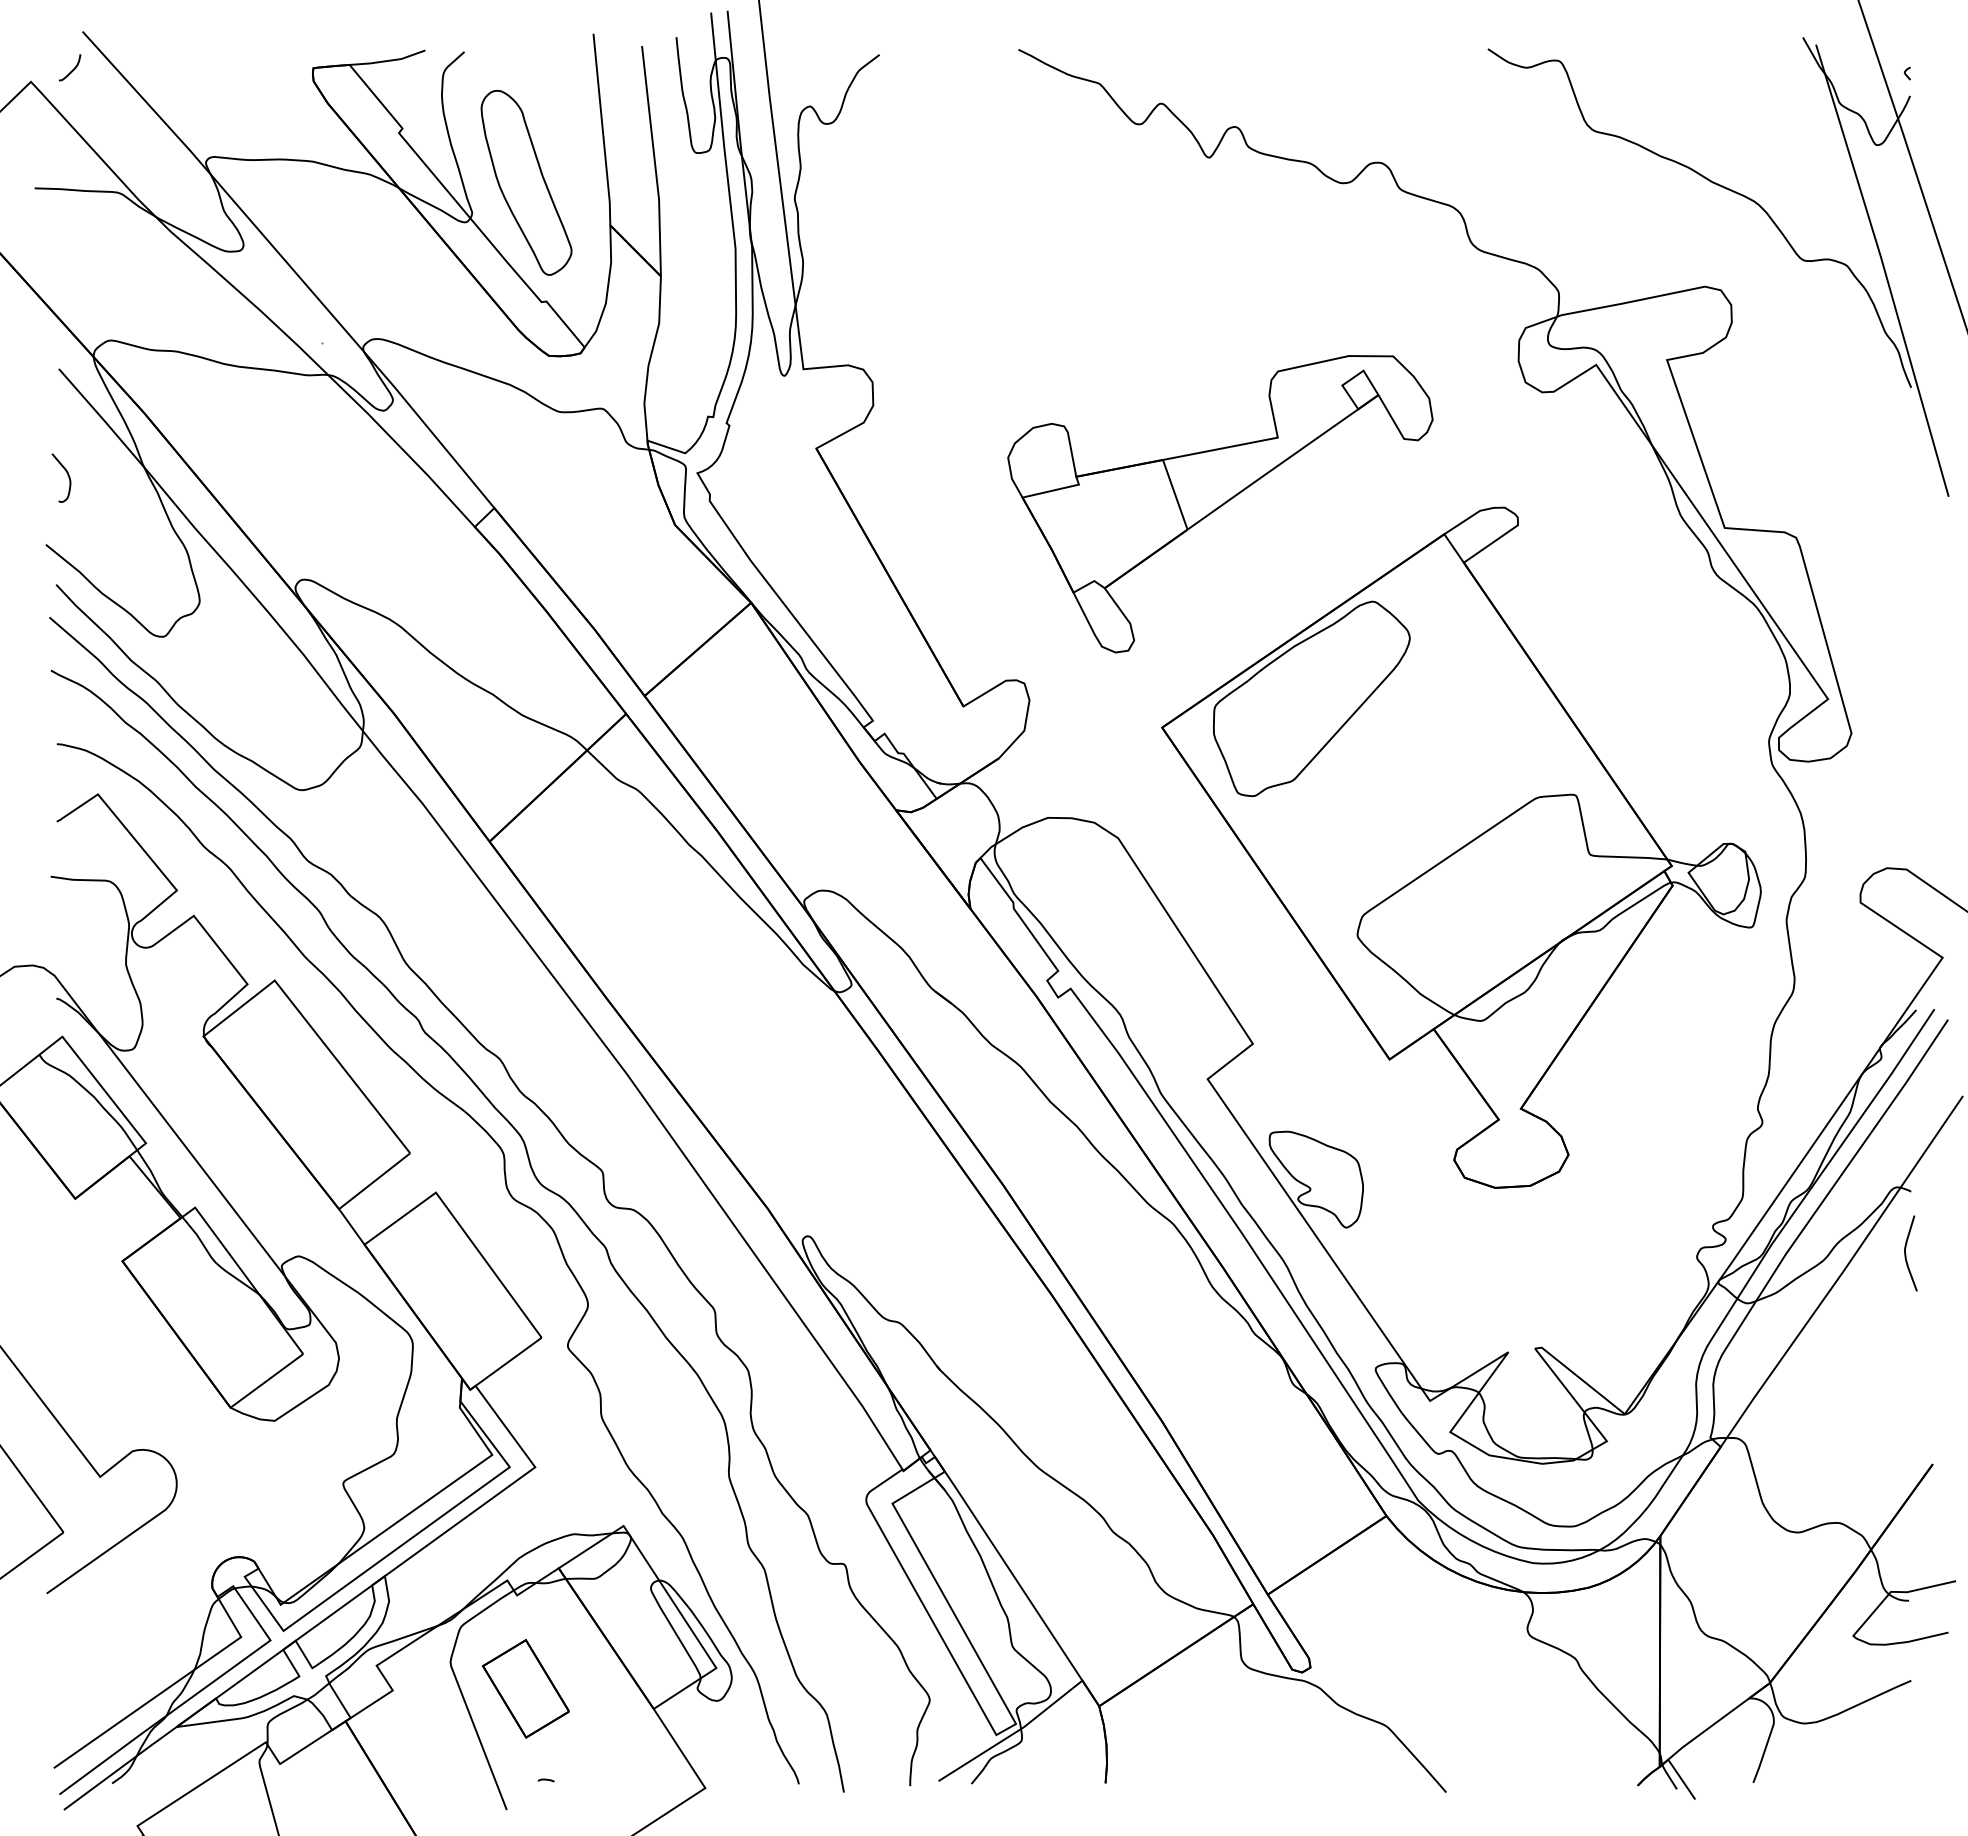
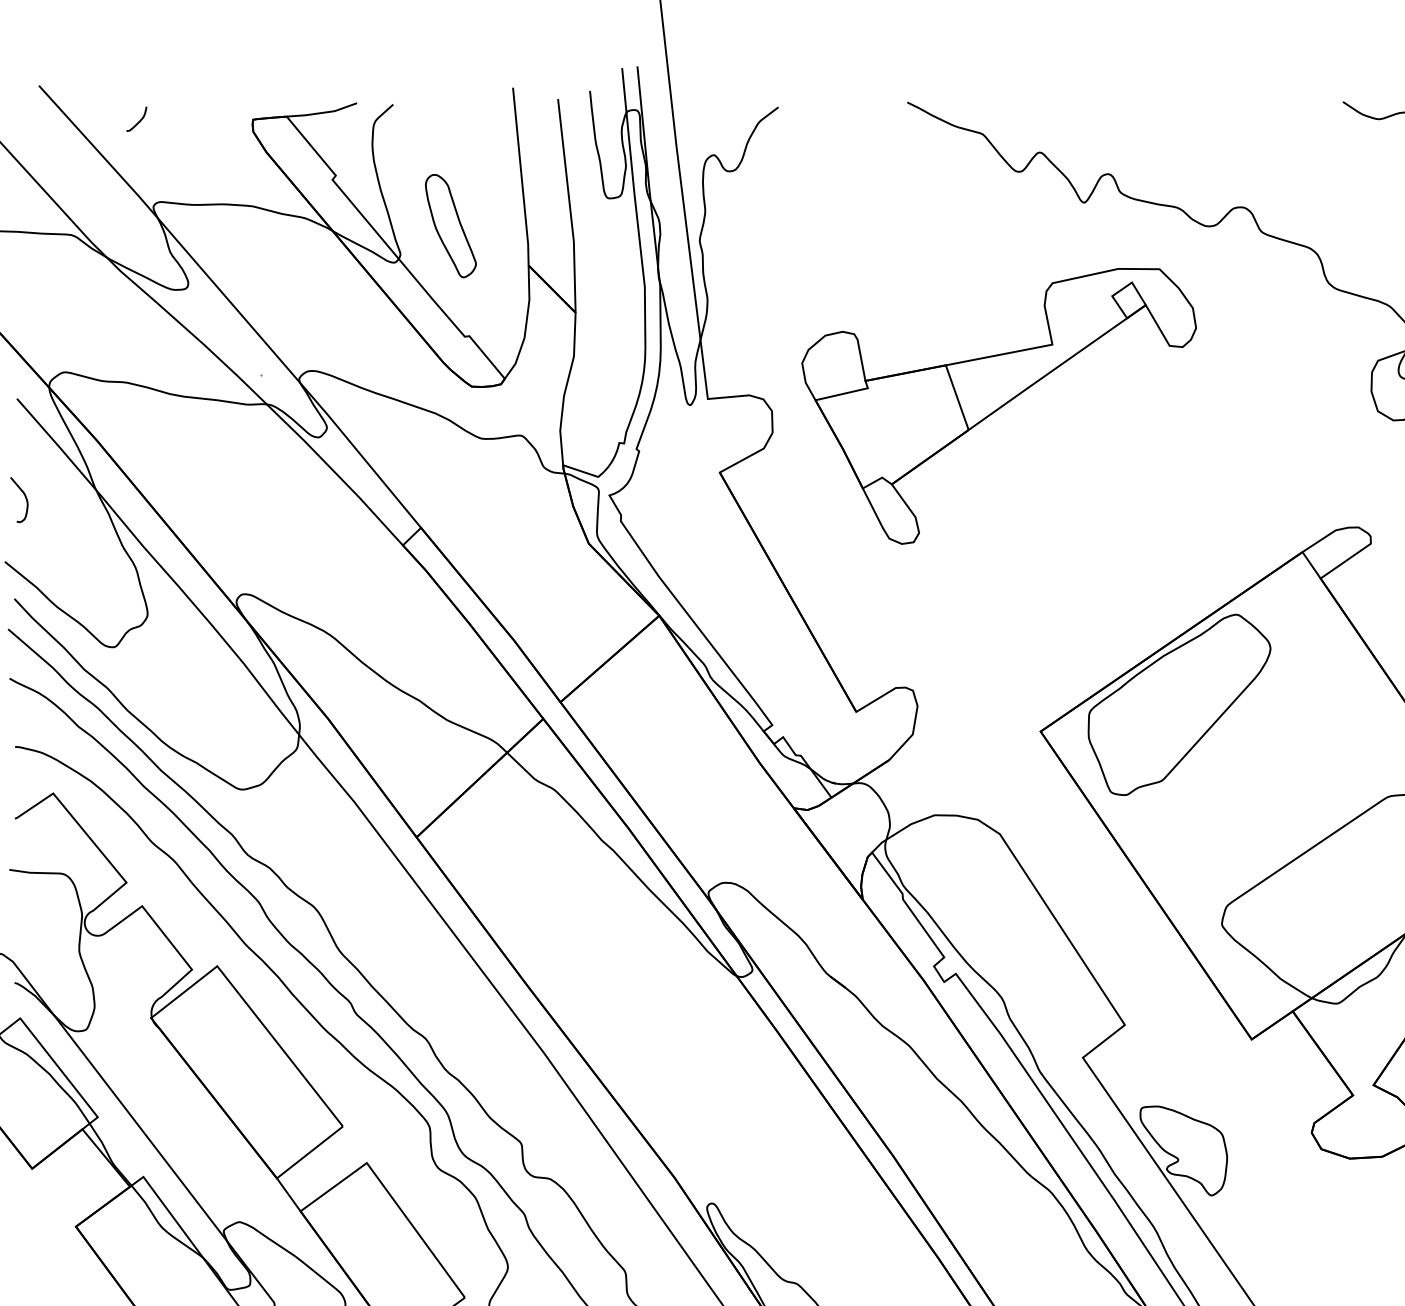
curve: (72, 69) -> (139, 120), moved
part: (526, 182) -> (450, 225), size x0.6
part: (1220, 504) -> (999, 406), moved

